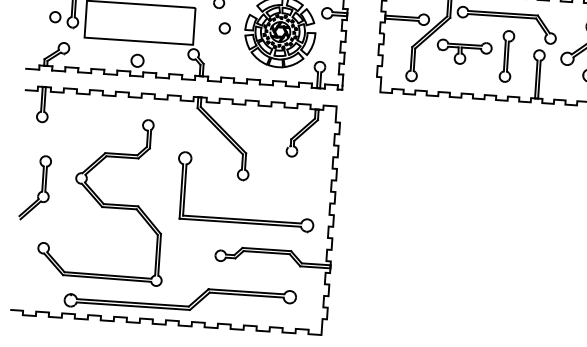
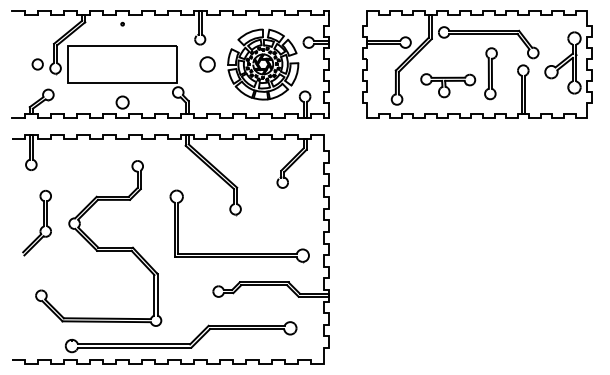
part: (224, 28) -> (207, 64), size x1.4
part: (464, 52) -> (448, 85), moved
part: (34, 188) -> (36, 223), moved

